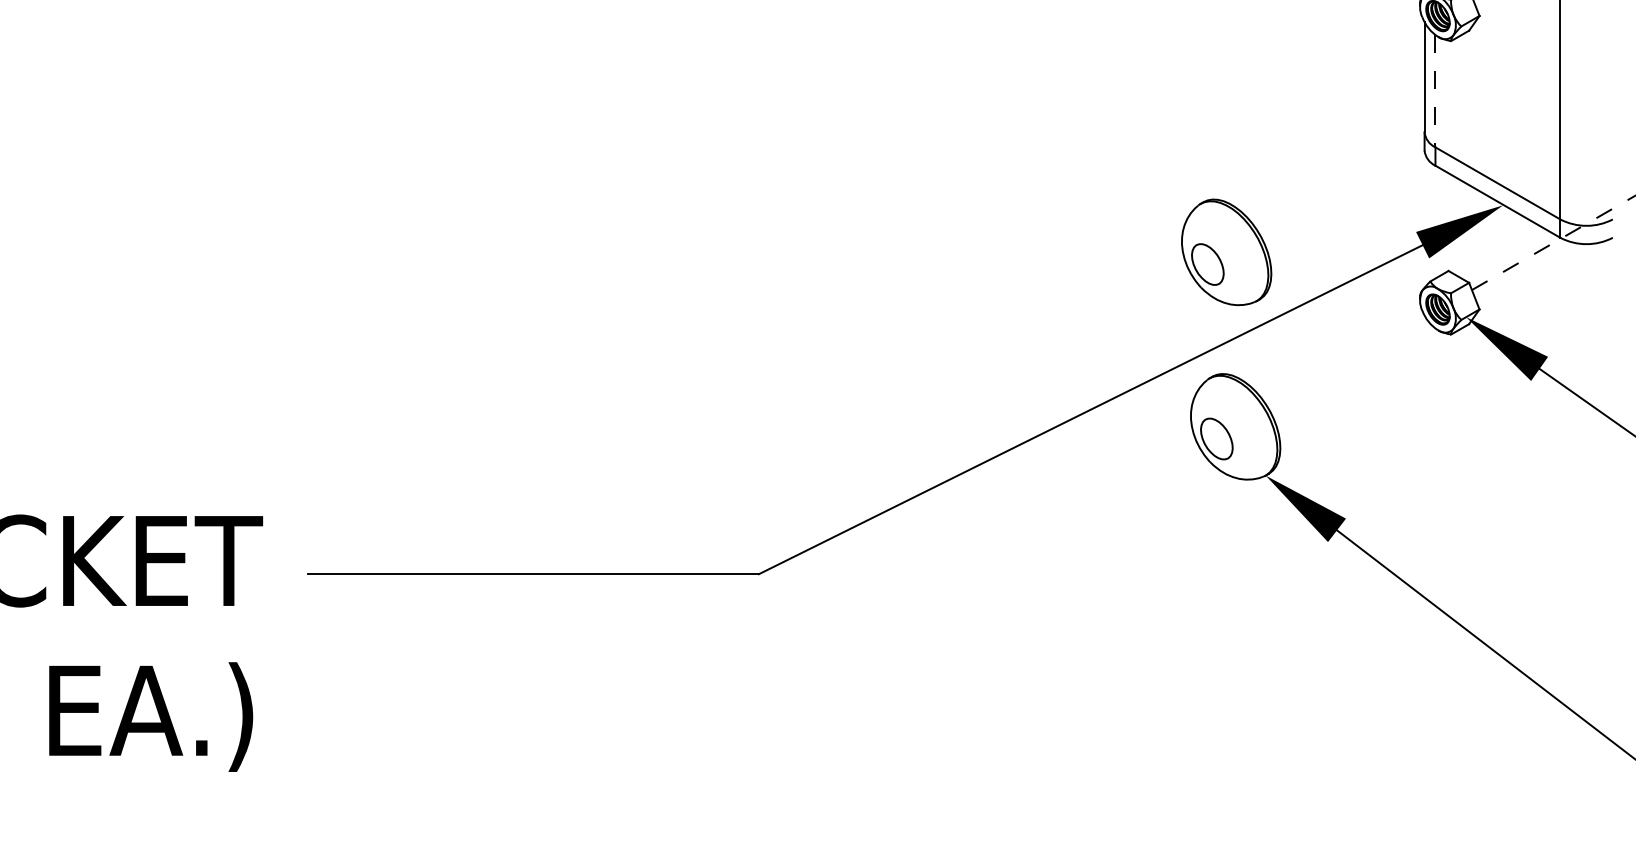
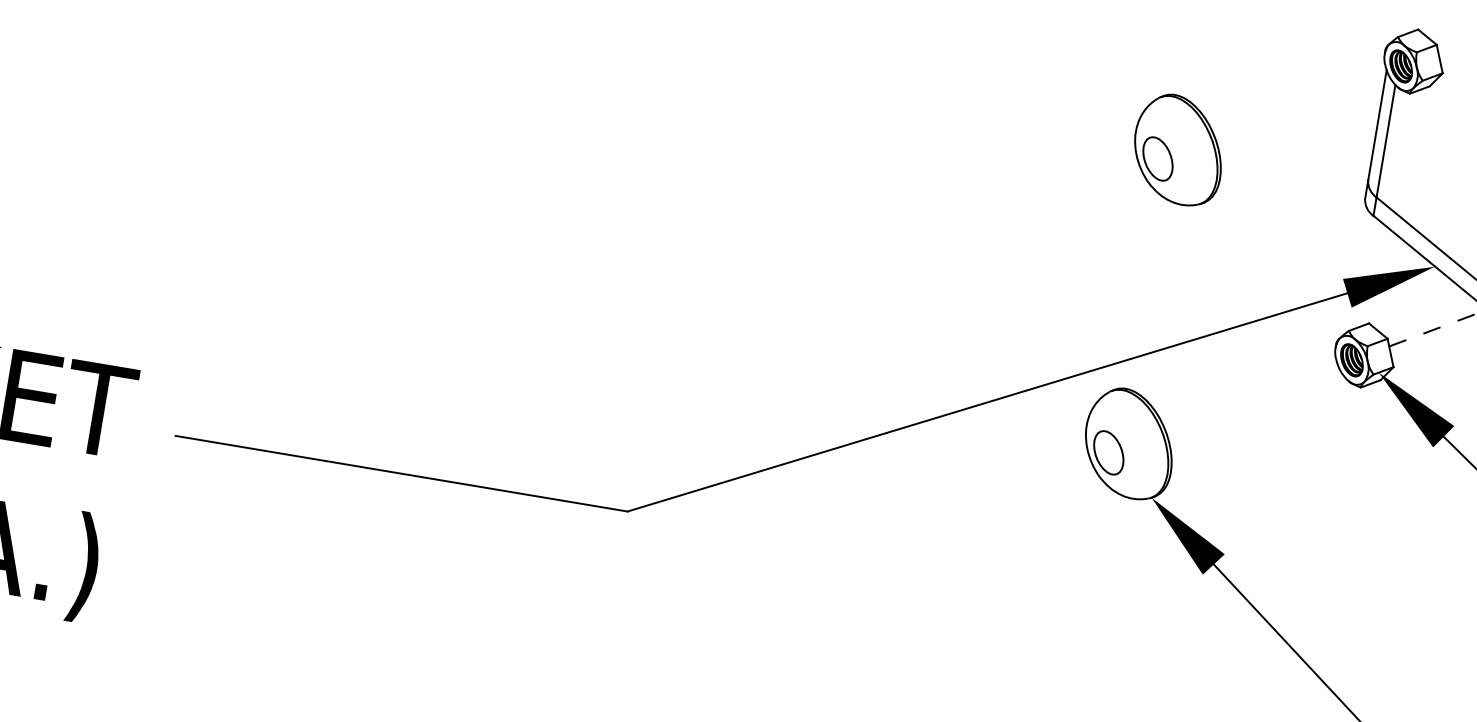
line: (1435, 91) -> (1385, 141), dashed -> solid
part: (1226, 252) -> (1178, 150), moved

